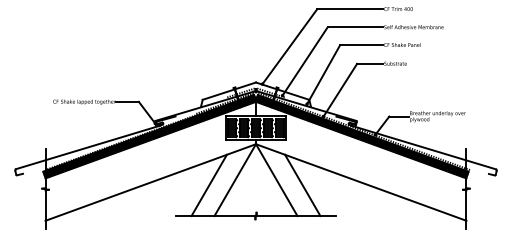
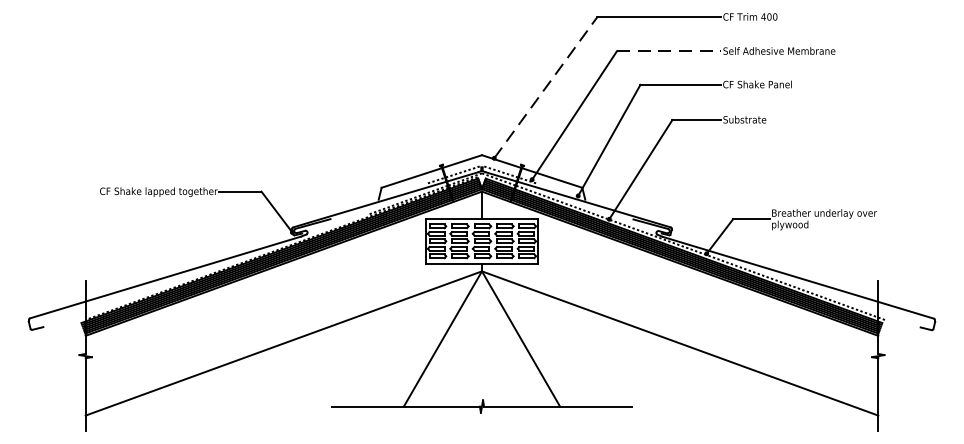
line: (355, 27) -> (669, 51), solid -> dashed
line: (290, 46) -> (546, 87), solid -> dashed
line: (208, 185) -> (392, 349), removed
line: (302, 185) -> (569, 349), removed

